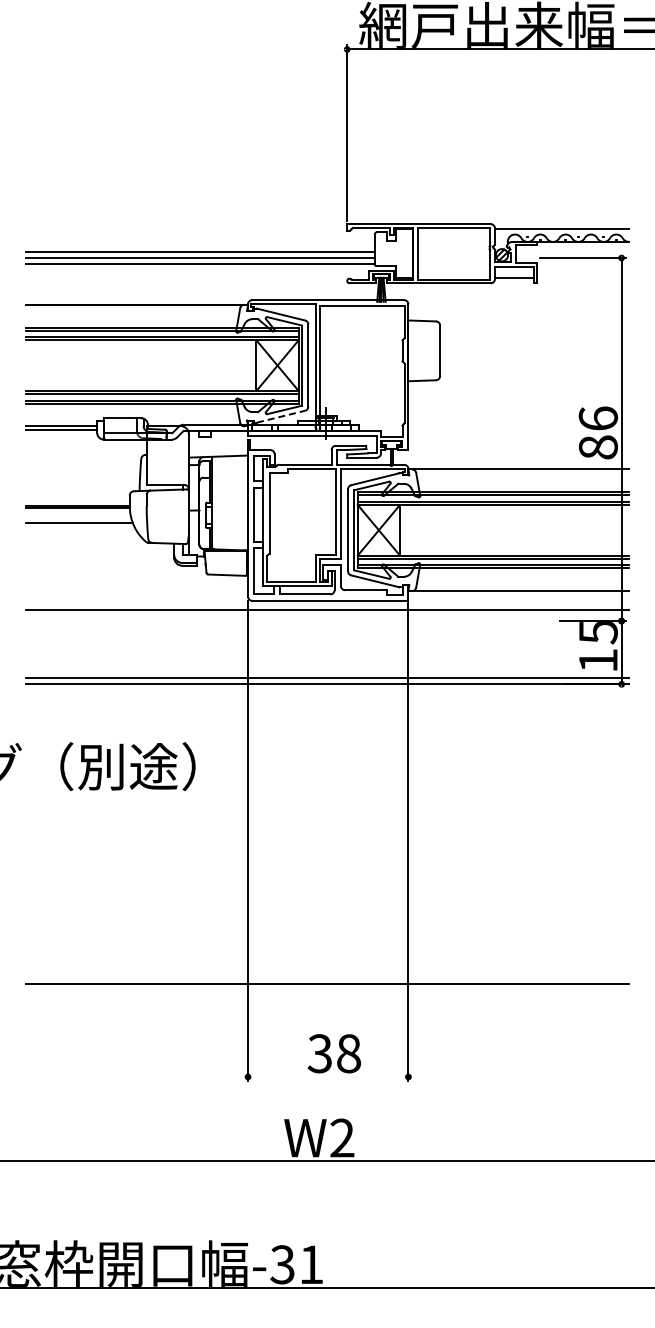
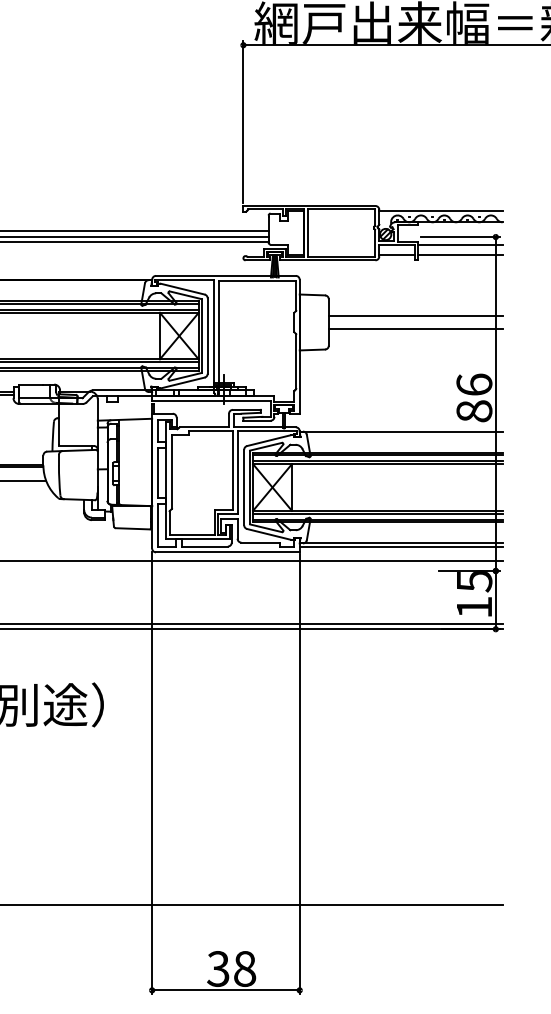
line: (583, 266) -> (460, 244), added
line: (583, 277) -> (460, 255), added
line: (534, 343) -> (415, 315), added
line: (534, 358) -> (415, 329), added
line: (281, 416) -> (182, 382), dashed -> solid
line: (518, 594) -> (400, 546), added
line: (328, 1076) -> (226, 989), added

